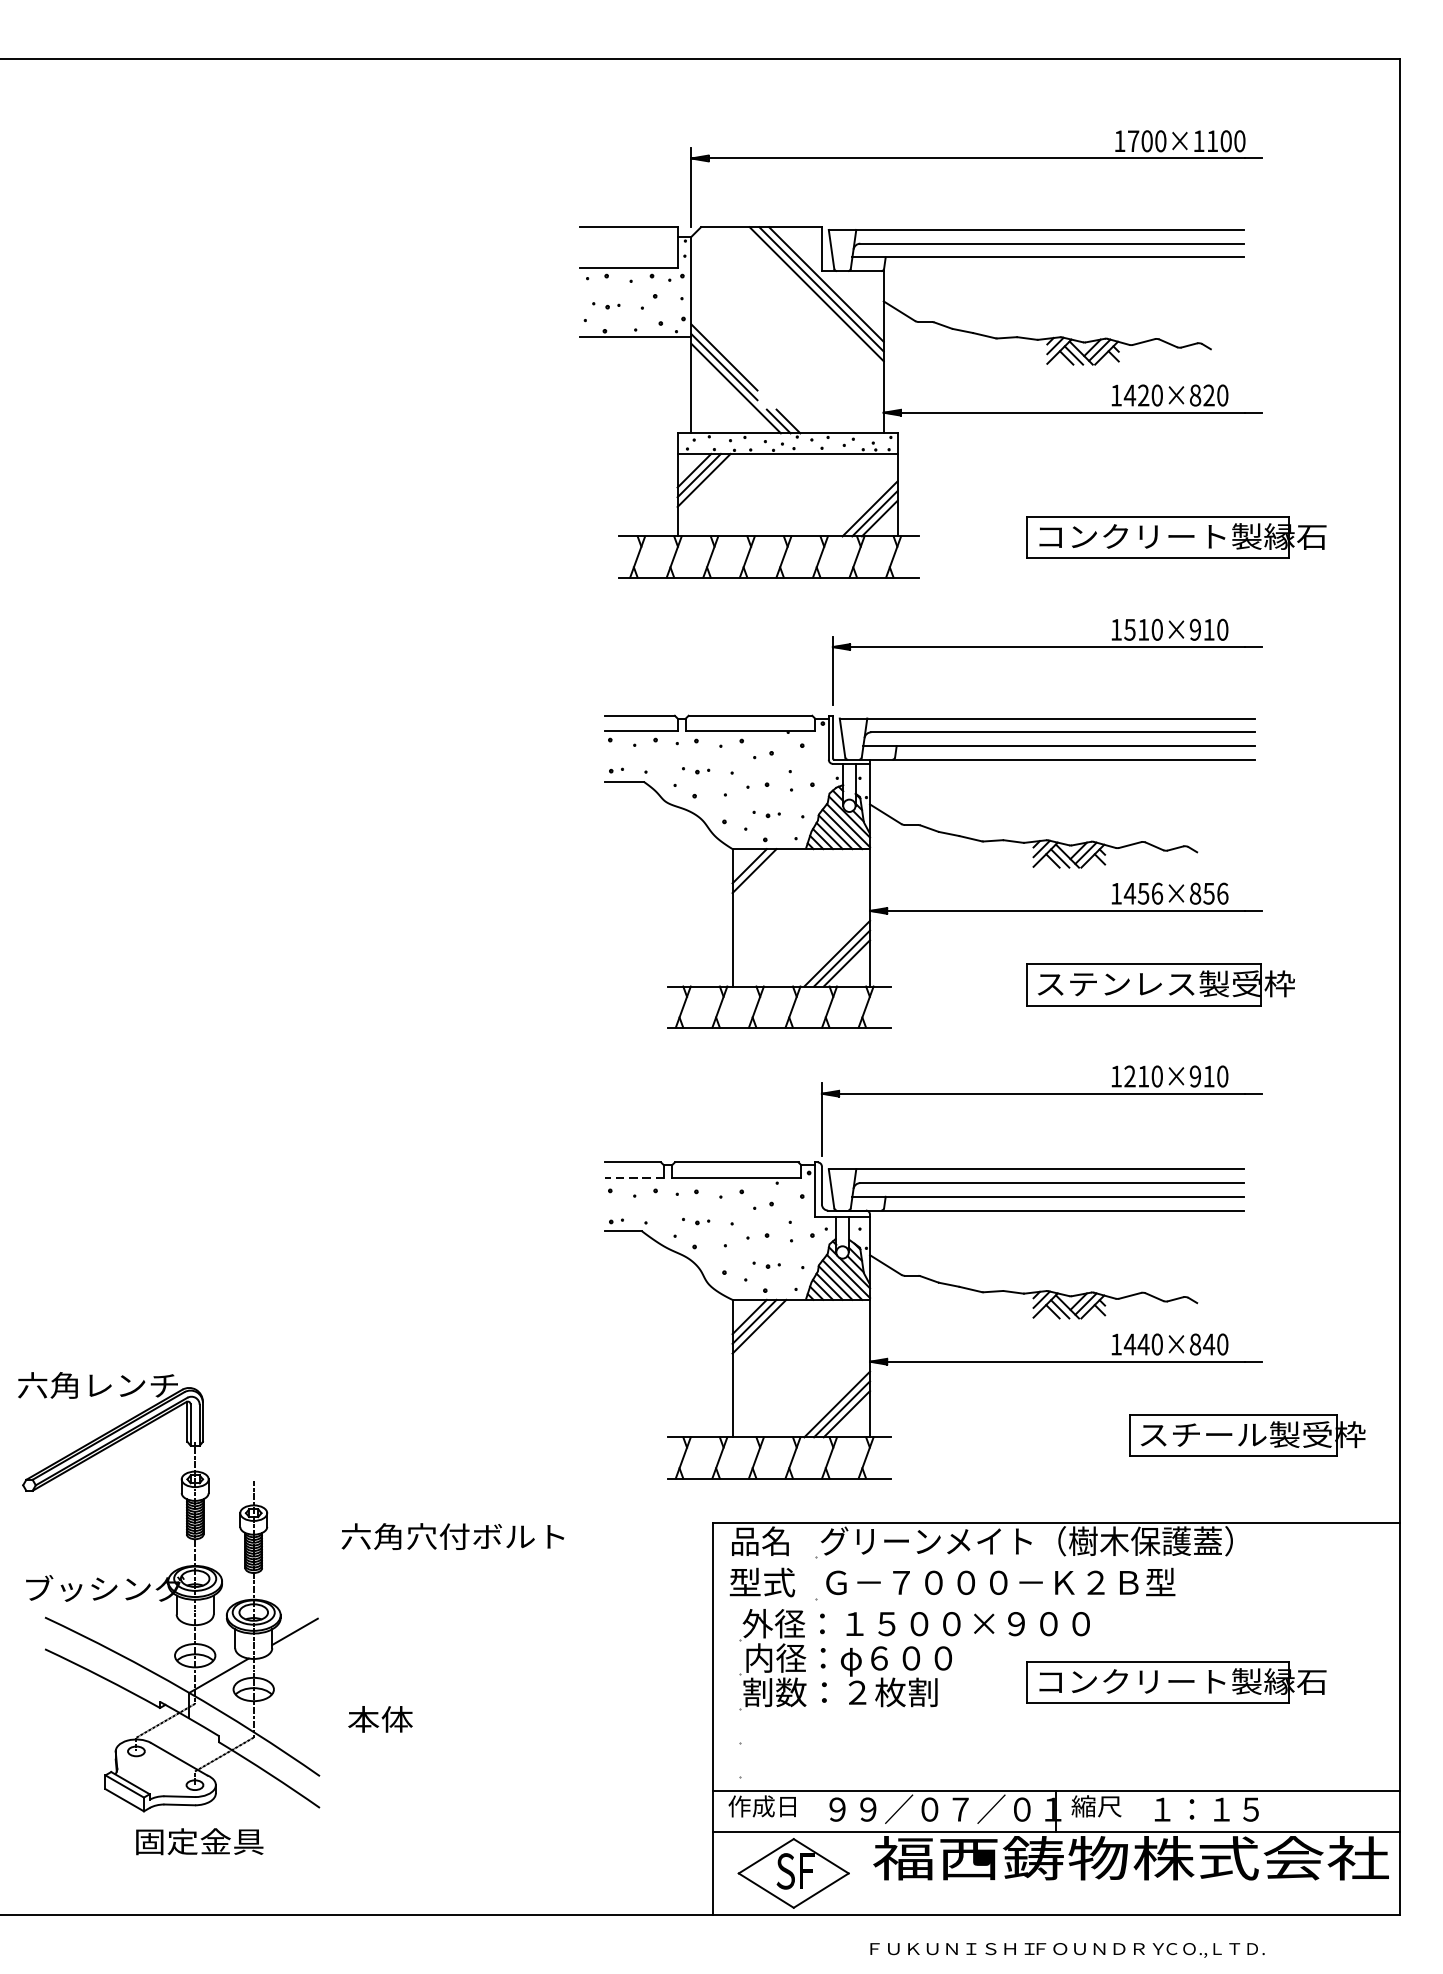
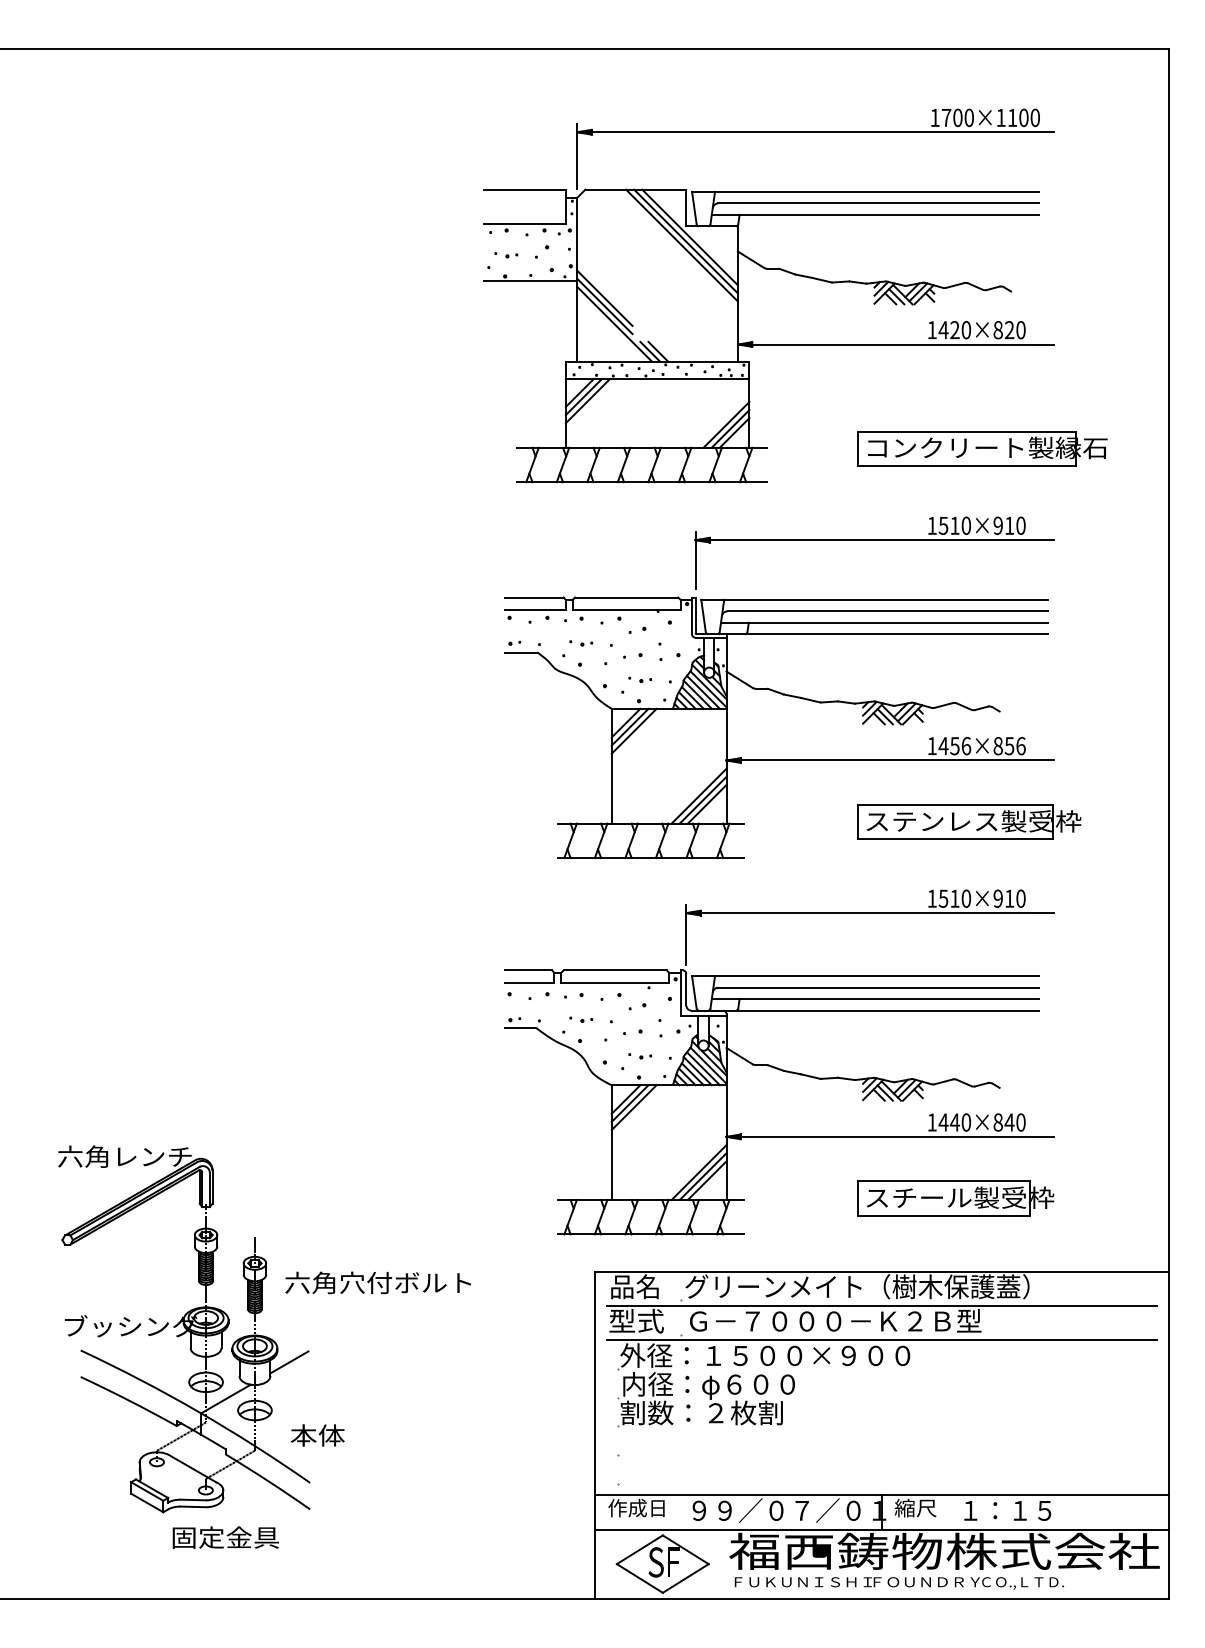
line: (758, 875) -> (633, 730), added
text: (1129, 1076) -> (943, 898), 1210×910 -> 1510×910
line: (634, 1178) -> (529, 983), dashed -> solid
part: (1247, 1435) -> (955, 1198), moved
line: (1055, 1563) -> (881, 1305), added
part: (169, 1592) -> (184, 1329), moved
line: (1055, 1605) -> (881, 1340), added
part: (1176, 1682) -> (982, 1404), removed
text: (199, 1841) -> (225, 1537), moved
text: (1066, 1950) -> (898, 1583), moved

